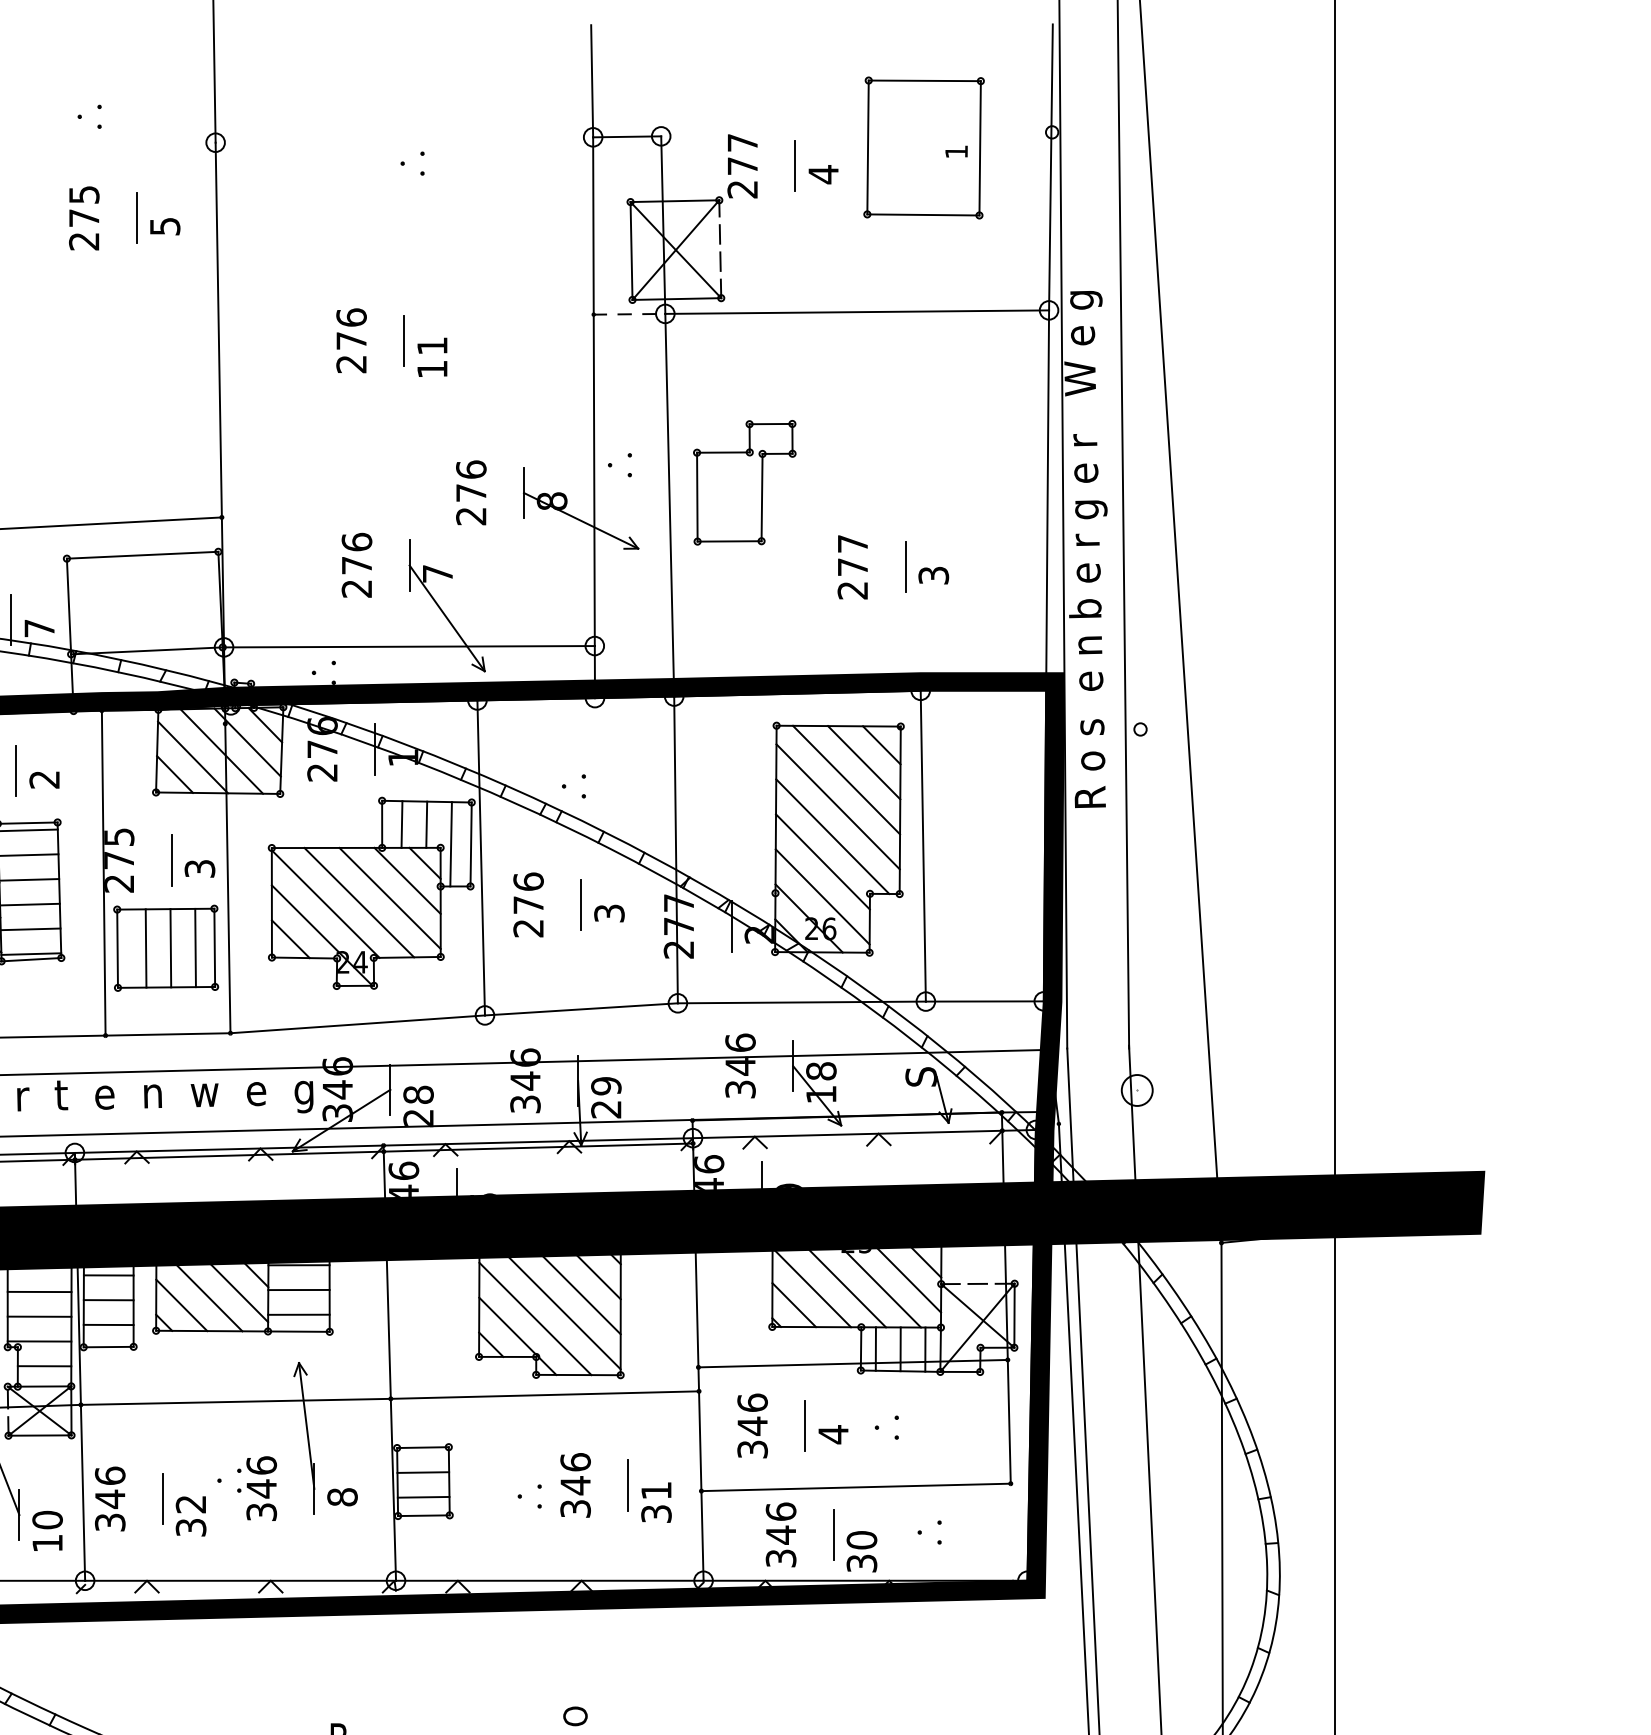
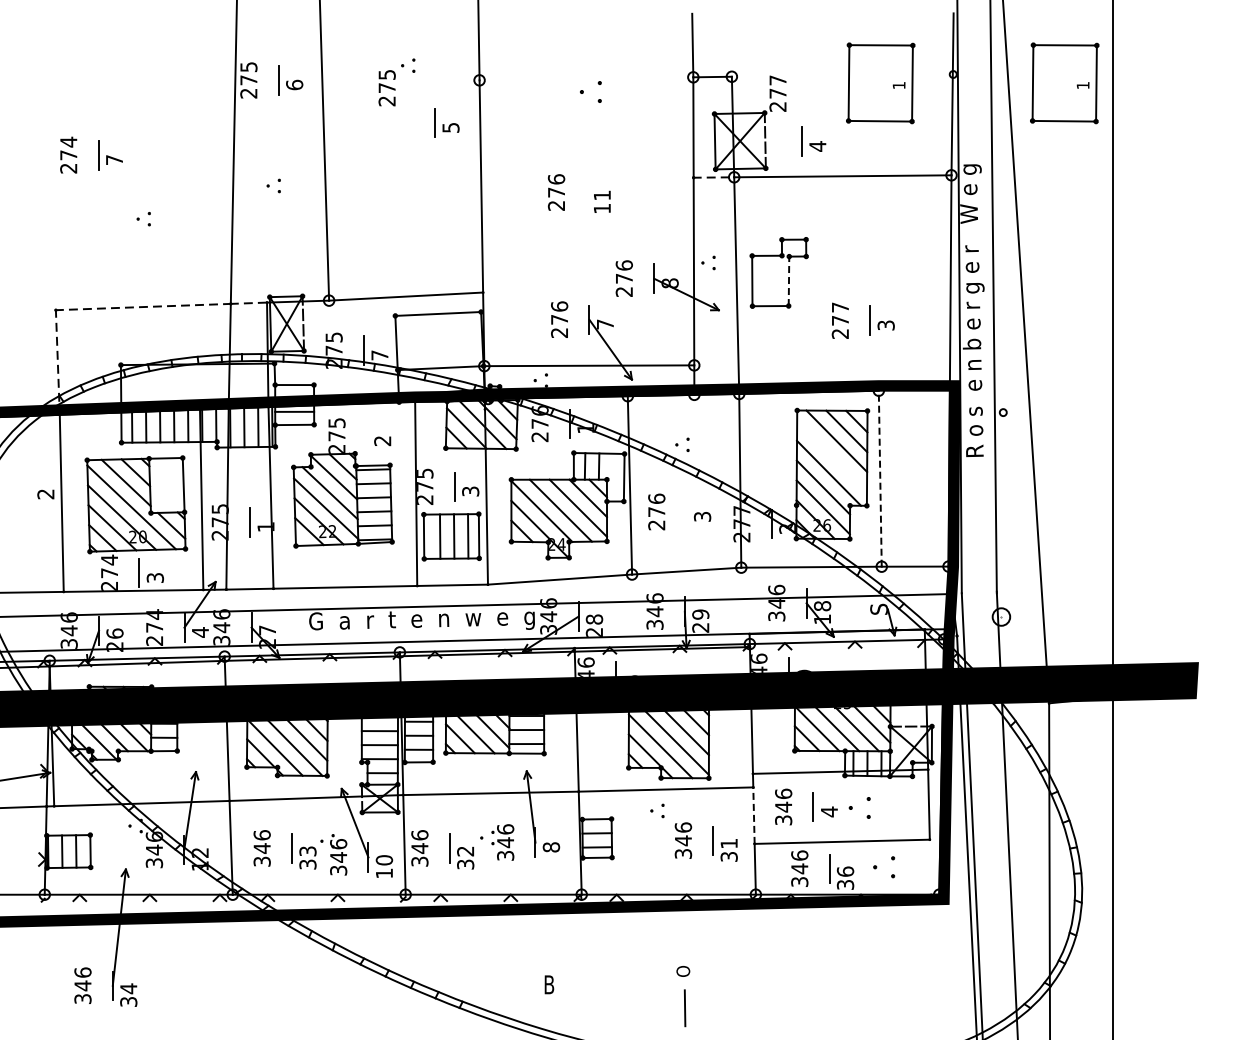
part: (1248, 148) -> (1064, 83), added
part: (413, 164) -> (591, 92), size x1.6
part: (815, 165) -> (813, 141), moved
text: (83, 218) -> (386, 88), moved
line: (404, 340) -> (586, 192), removed
line: (761, 497) -> (788, 281), solid -> dashed
line: (15, 771) -> (366, 436), removed
line: (838, 806) -> (832, 456), removed
line: (450, 844) -> (612, 477), removed
line: (923, 845) -> (880, 478), solid -> dashed
line: (581, 904) -> (686, 511), removed
part: (886, 1426) -> (859, 807), size x1.6
line: (699, 1440) -> (753, 815), solid -> dashed
part: (529, 1495) -> (657, 810), moved
part: (928, 1532) -> (883, 867), size x1.6
text: (860, 1539) -> (844, 871), 30 -> 36

